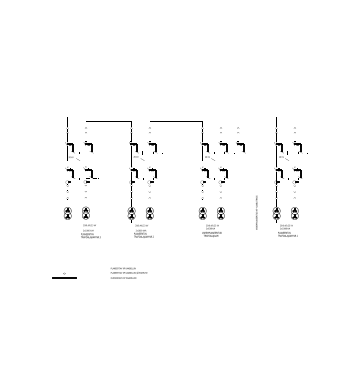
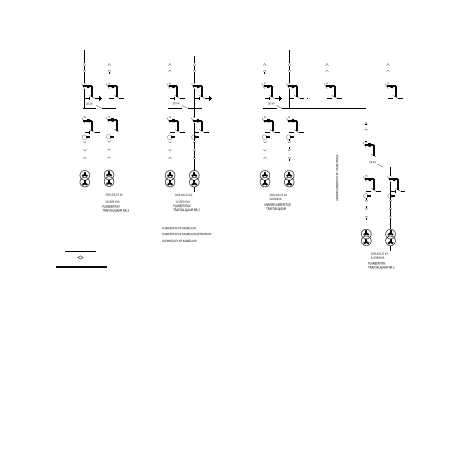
part: (240, 140) -> (330, 81), moved
part: (286, 176) -> (379, 188), moved
text: (128, 272) -> (185, 233), moved
part: (64, 275) -> (80, 261), size x1.6

